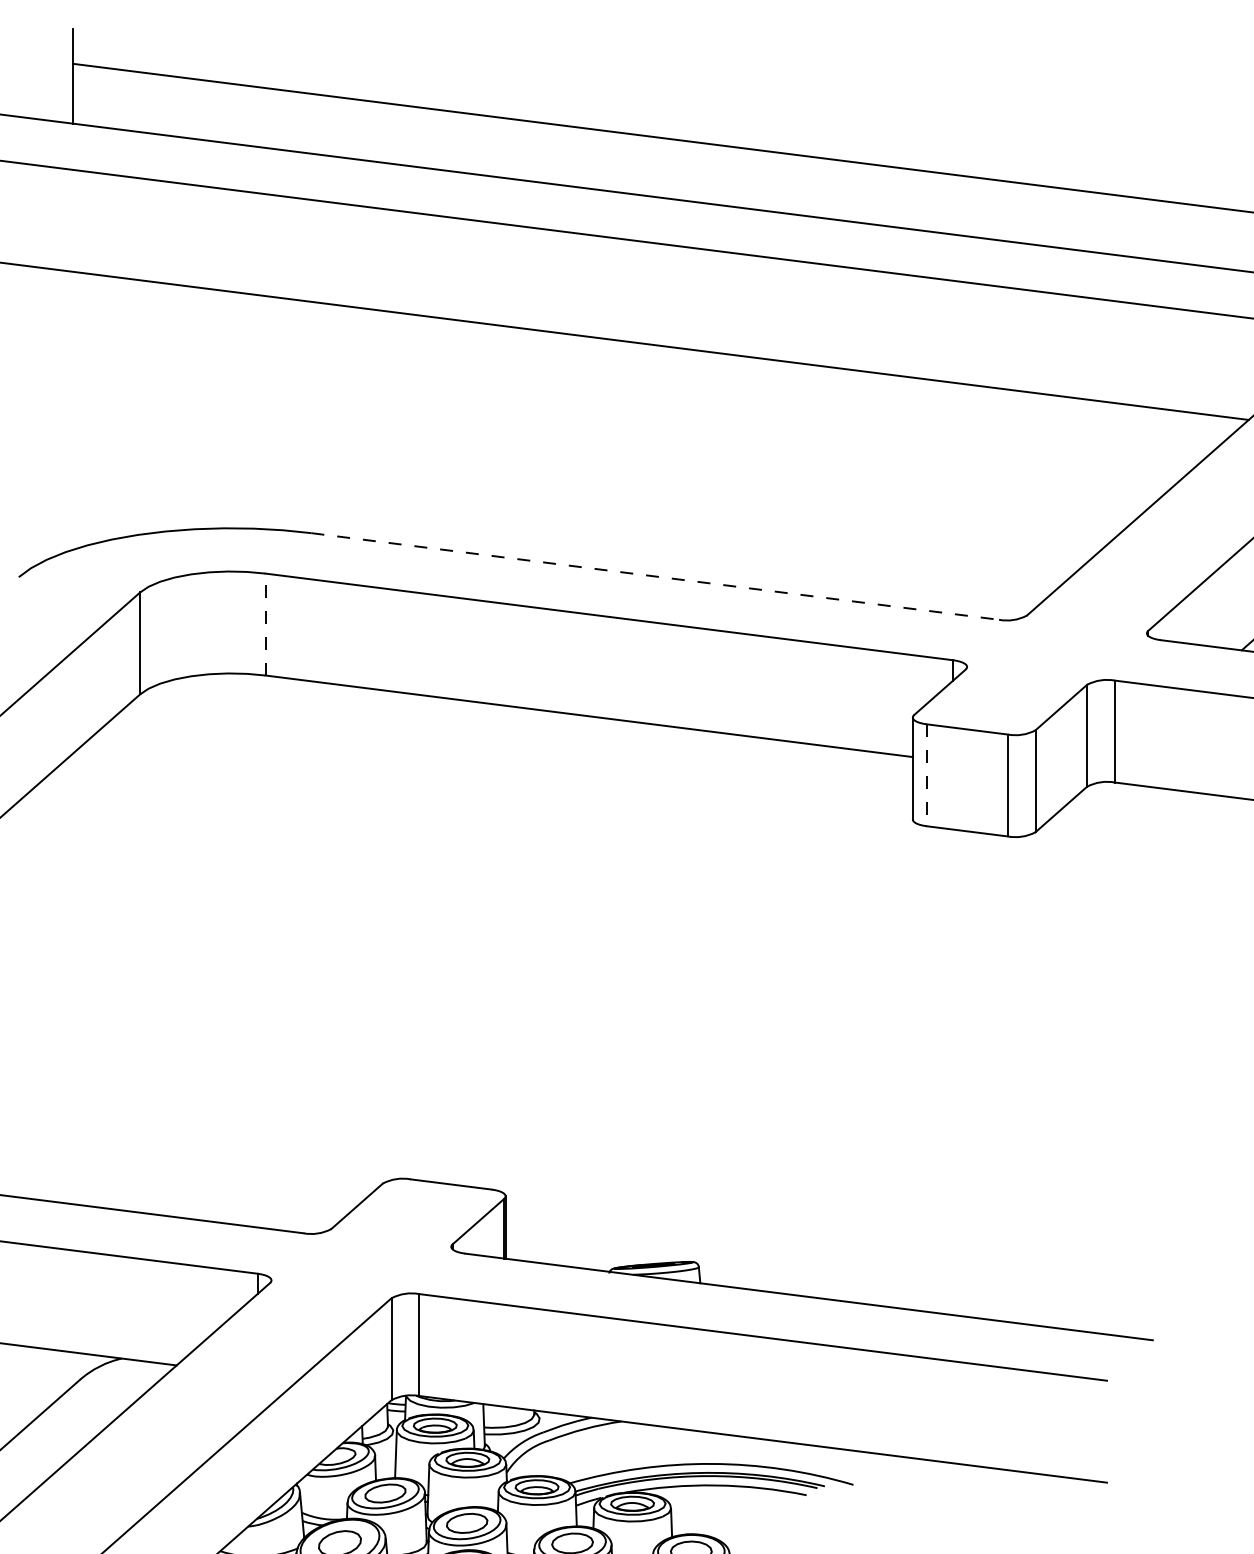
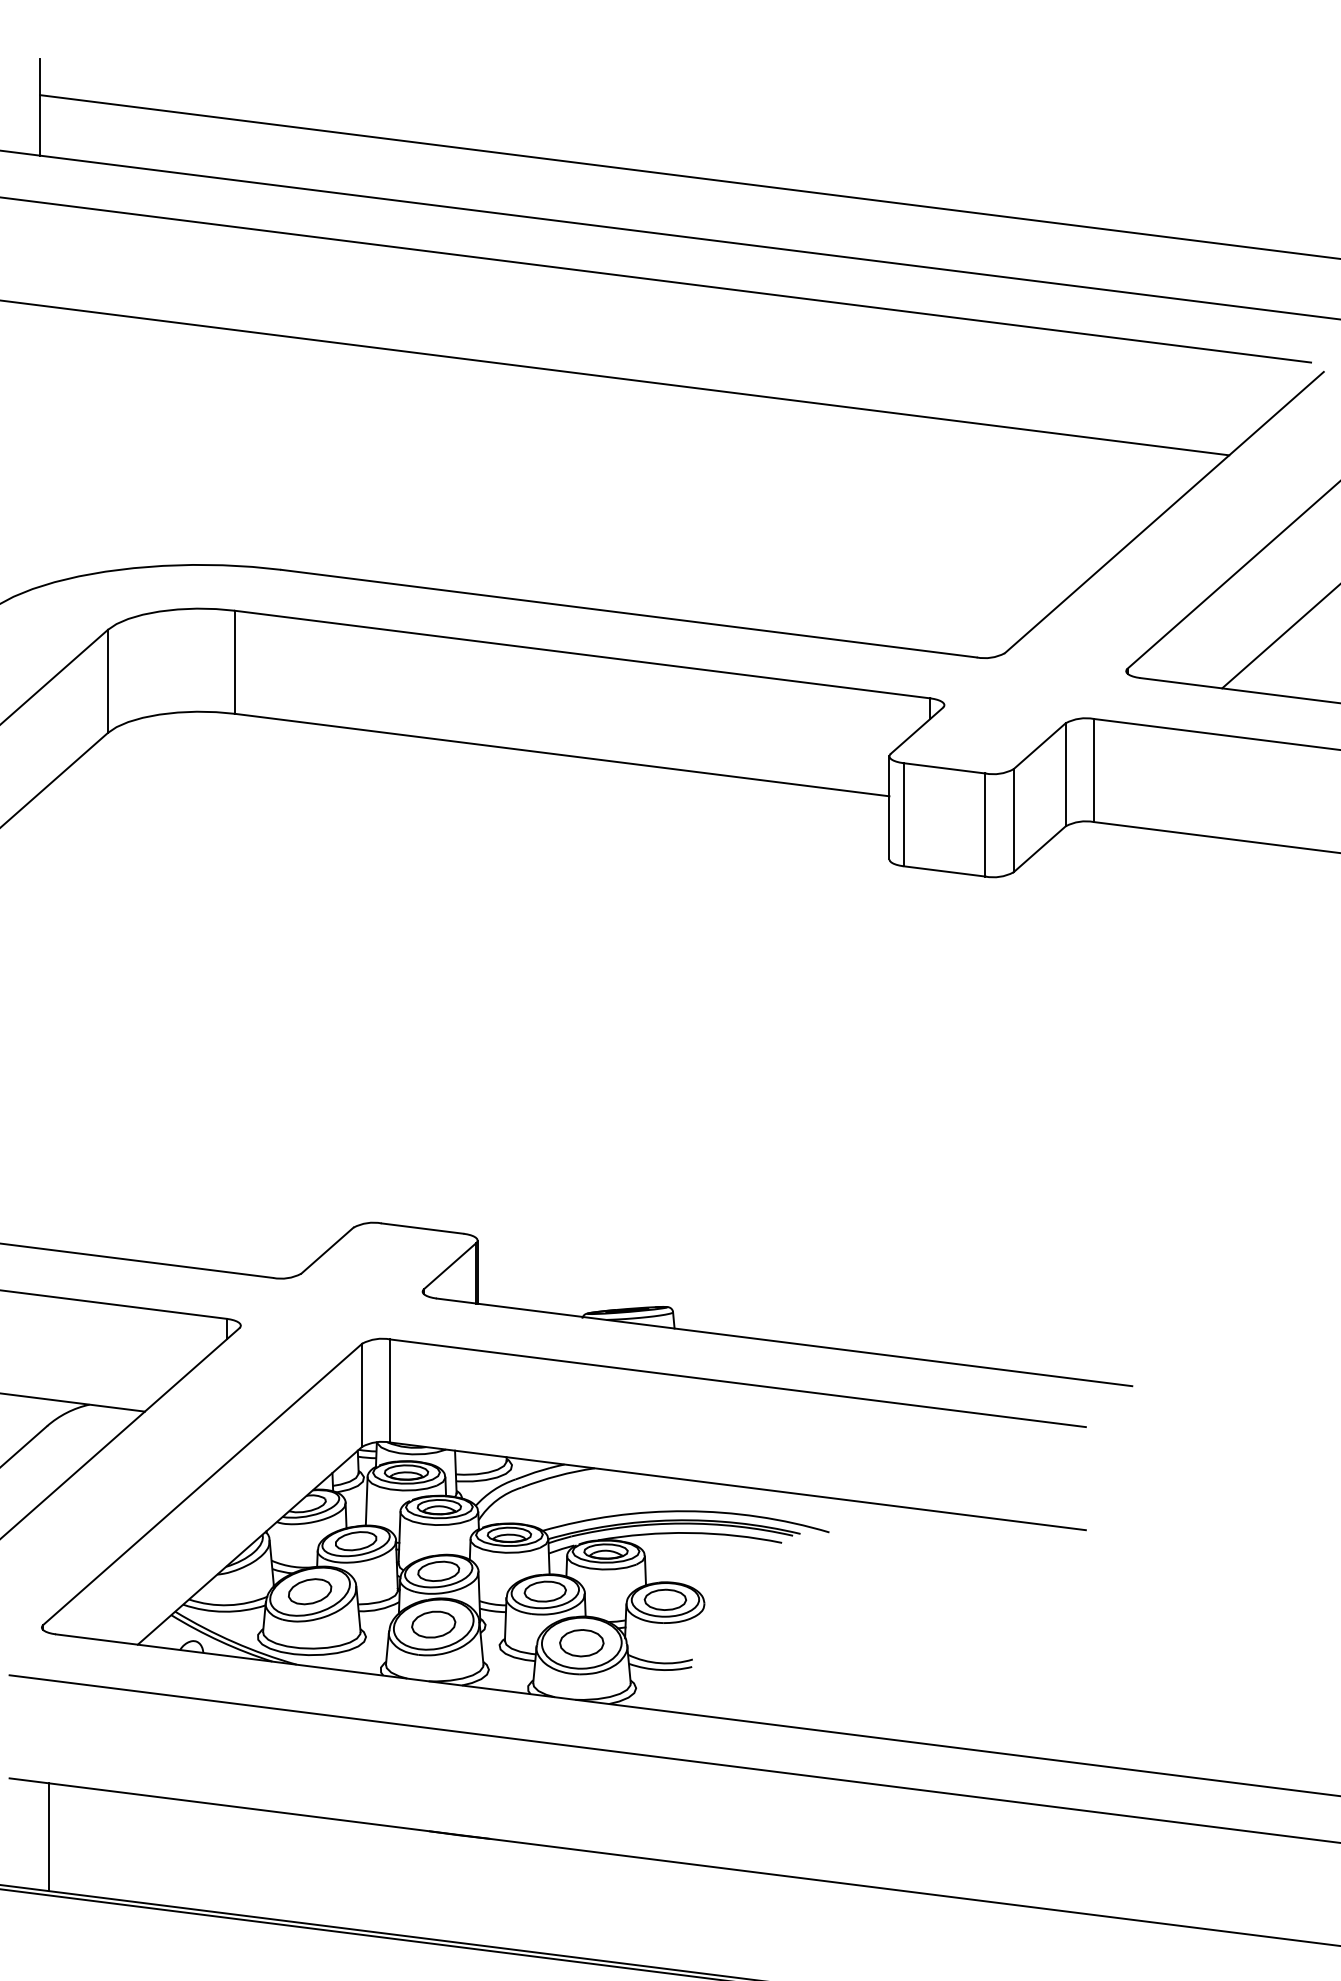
line: (655, 576) -> (629, 613), dashed -> solid
line: (265, 624) -> (234, 662), dashed -> solid
line: (926, 775) -> (903, 814), dashed -> solid

